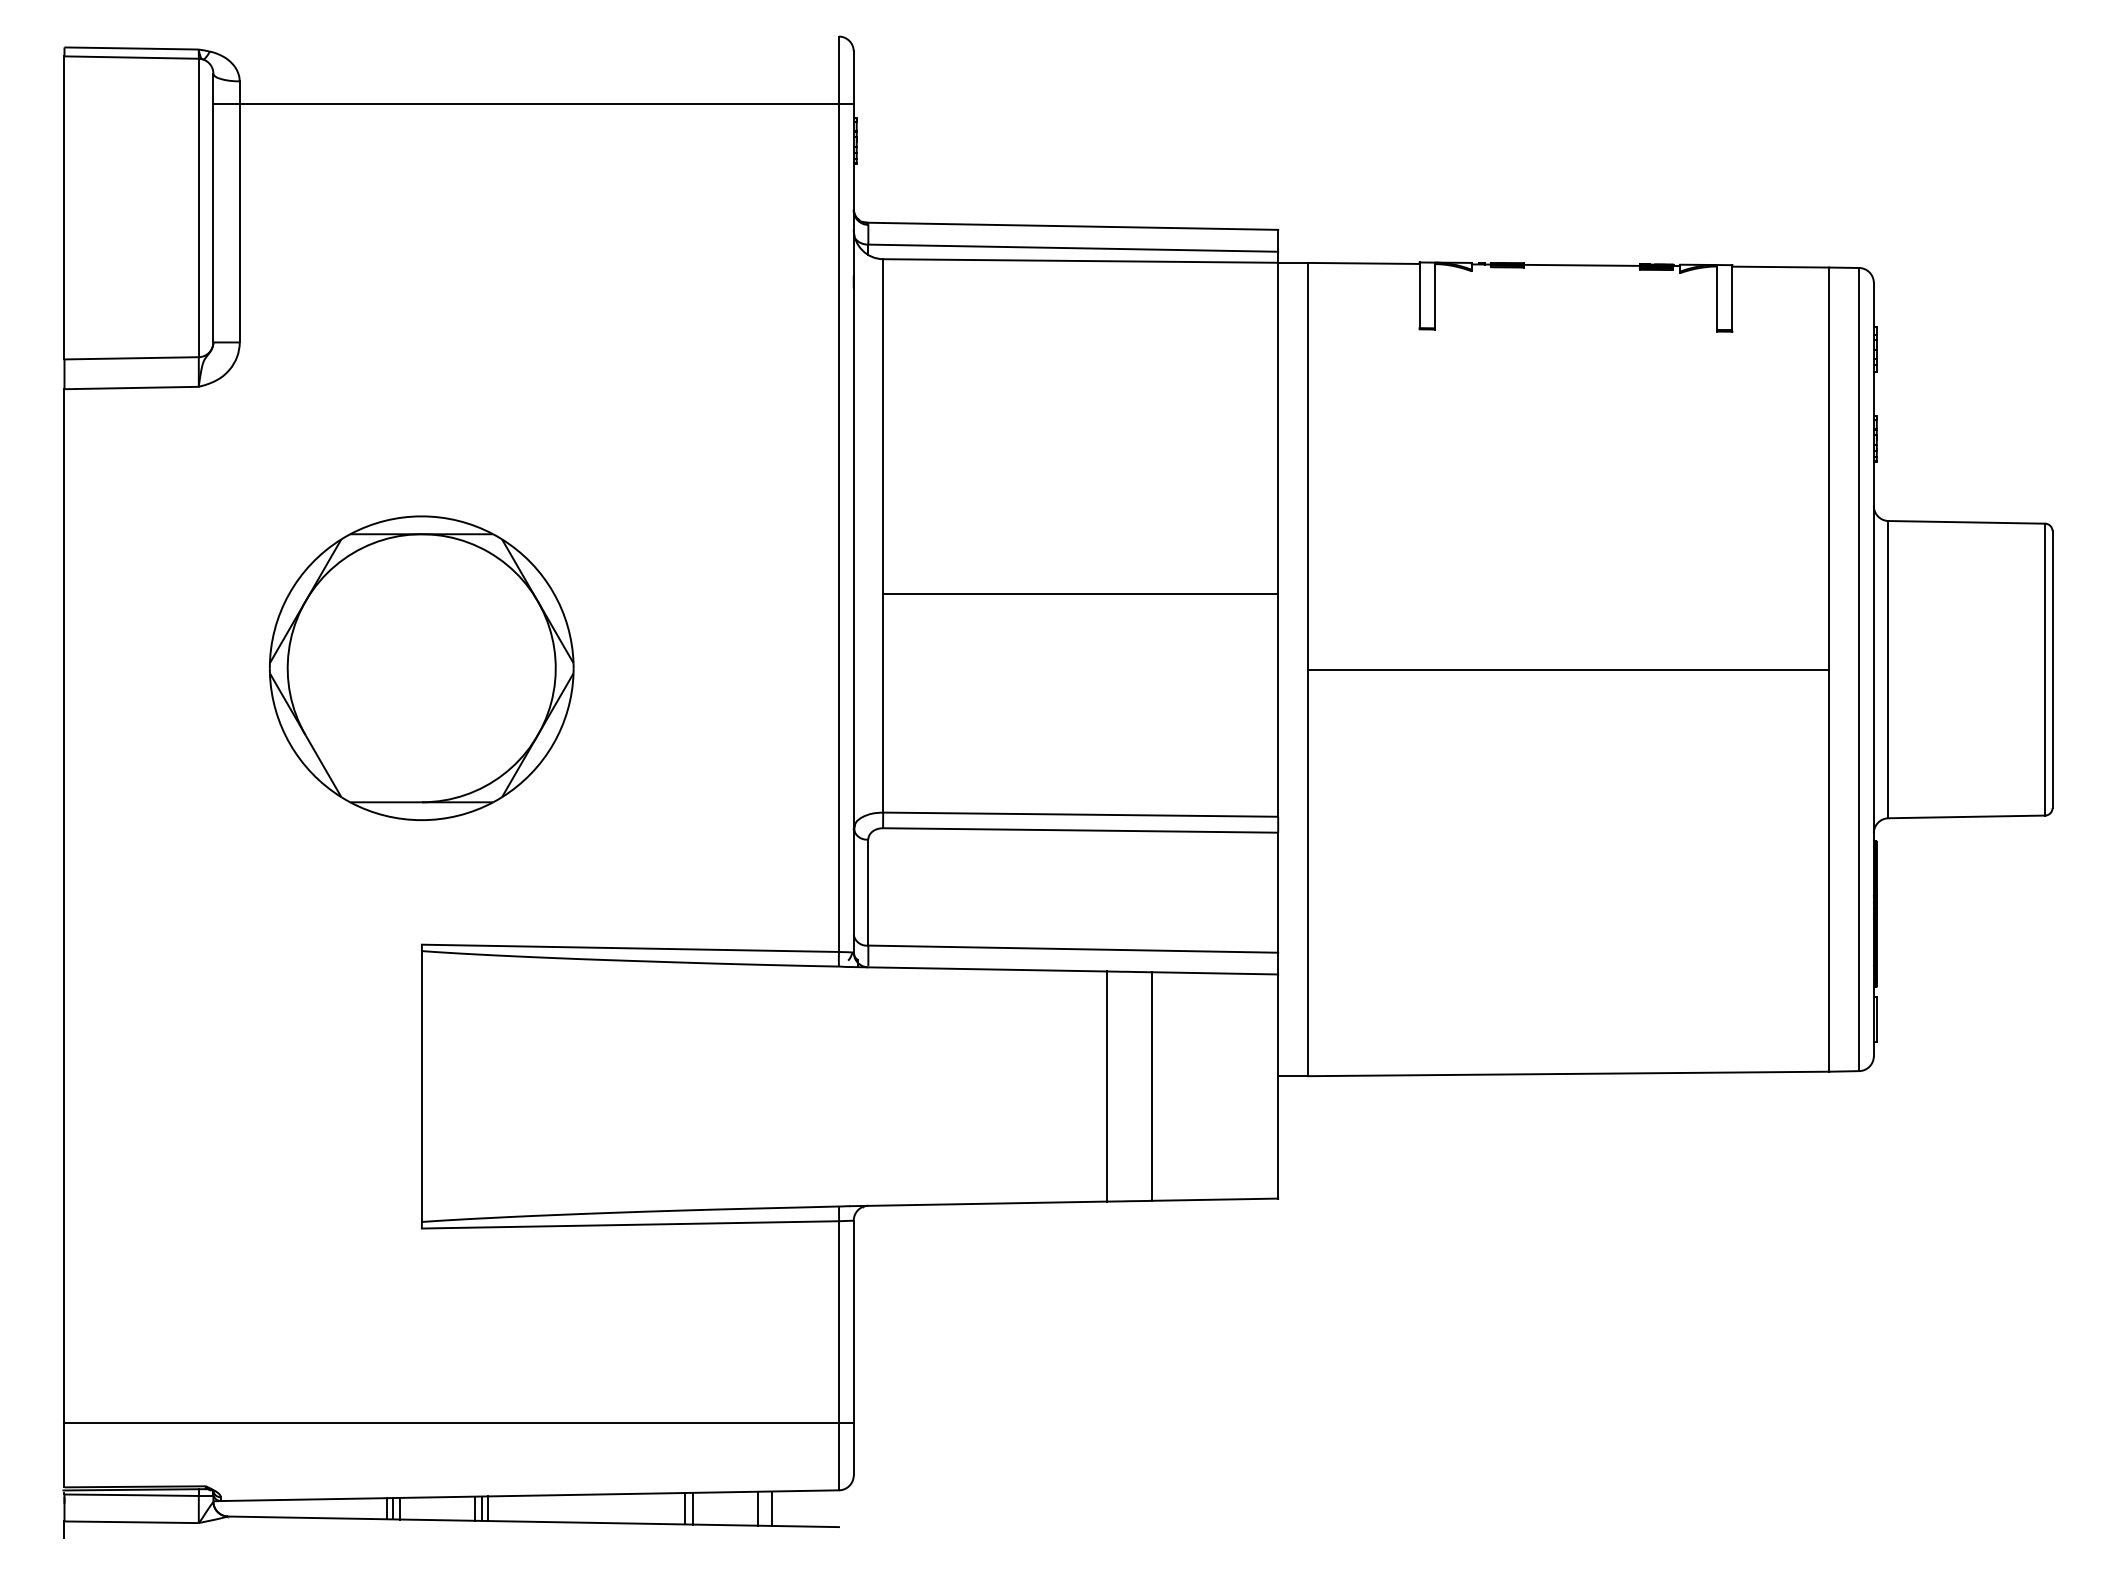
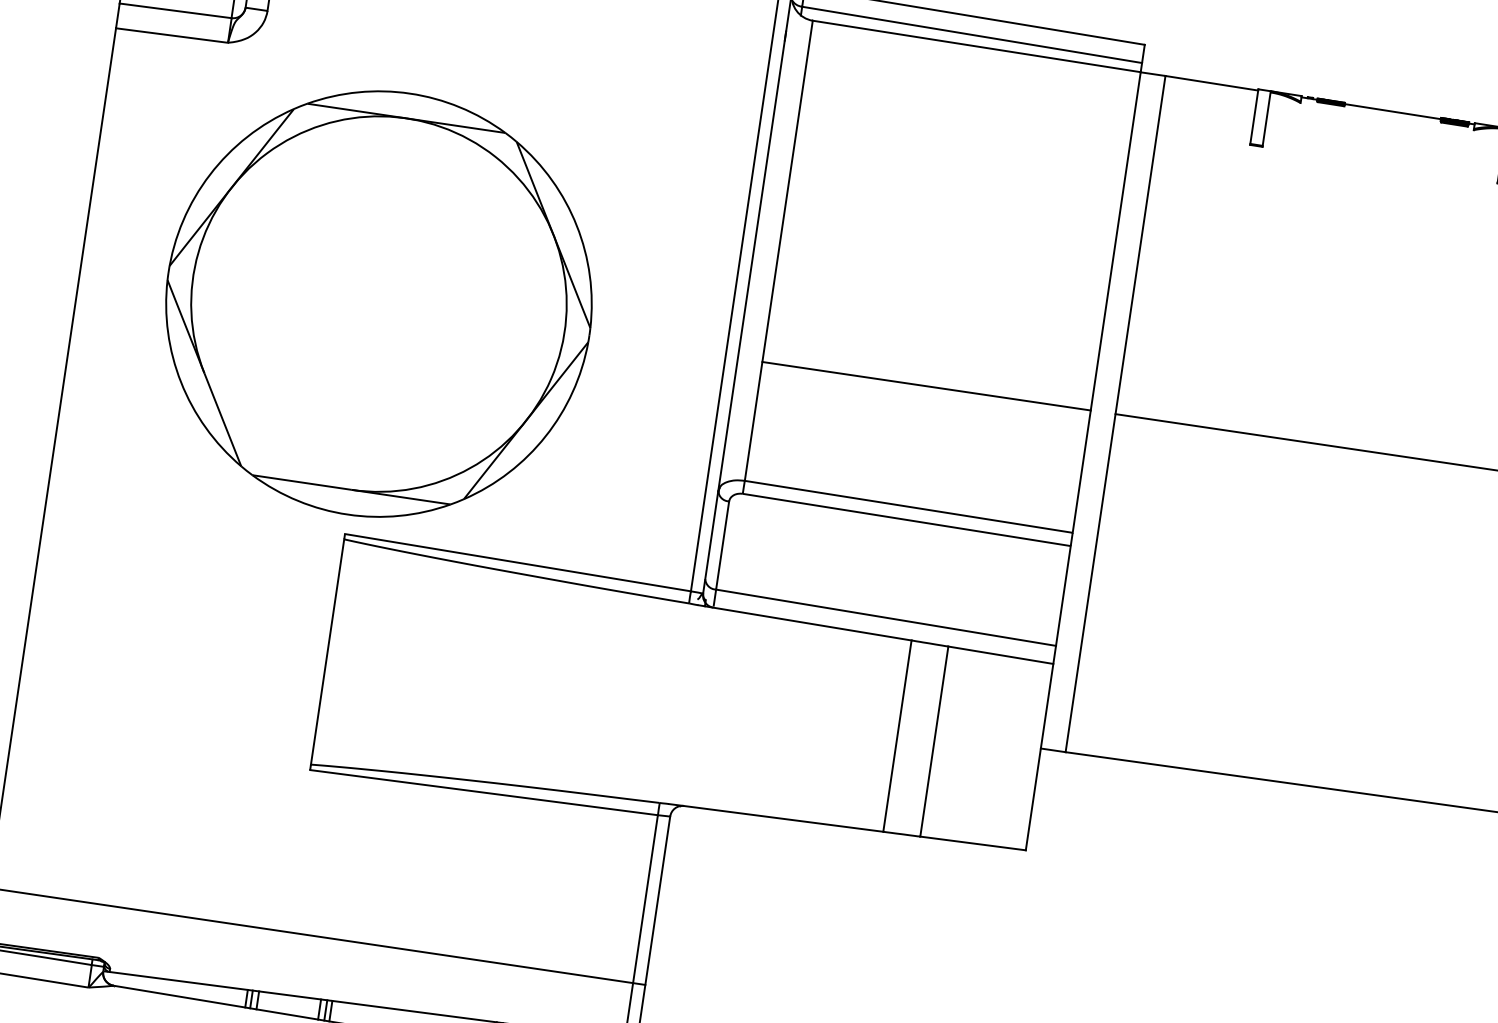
line: (1080, 593) -> (926, 386), moved
part: (421, 668) -> (378, 304), size x1.67

